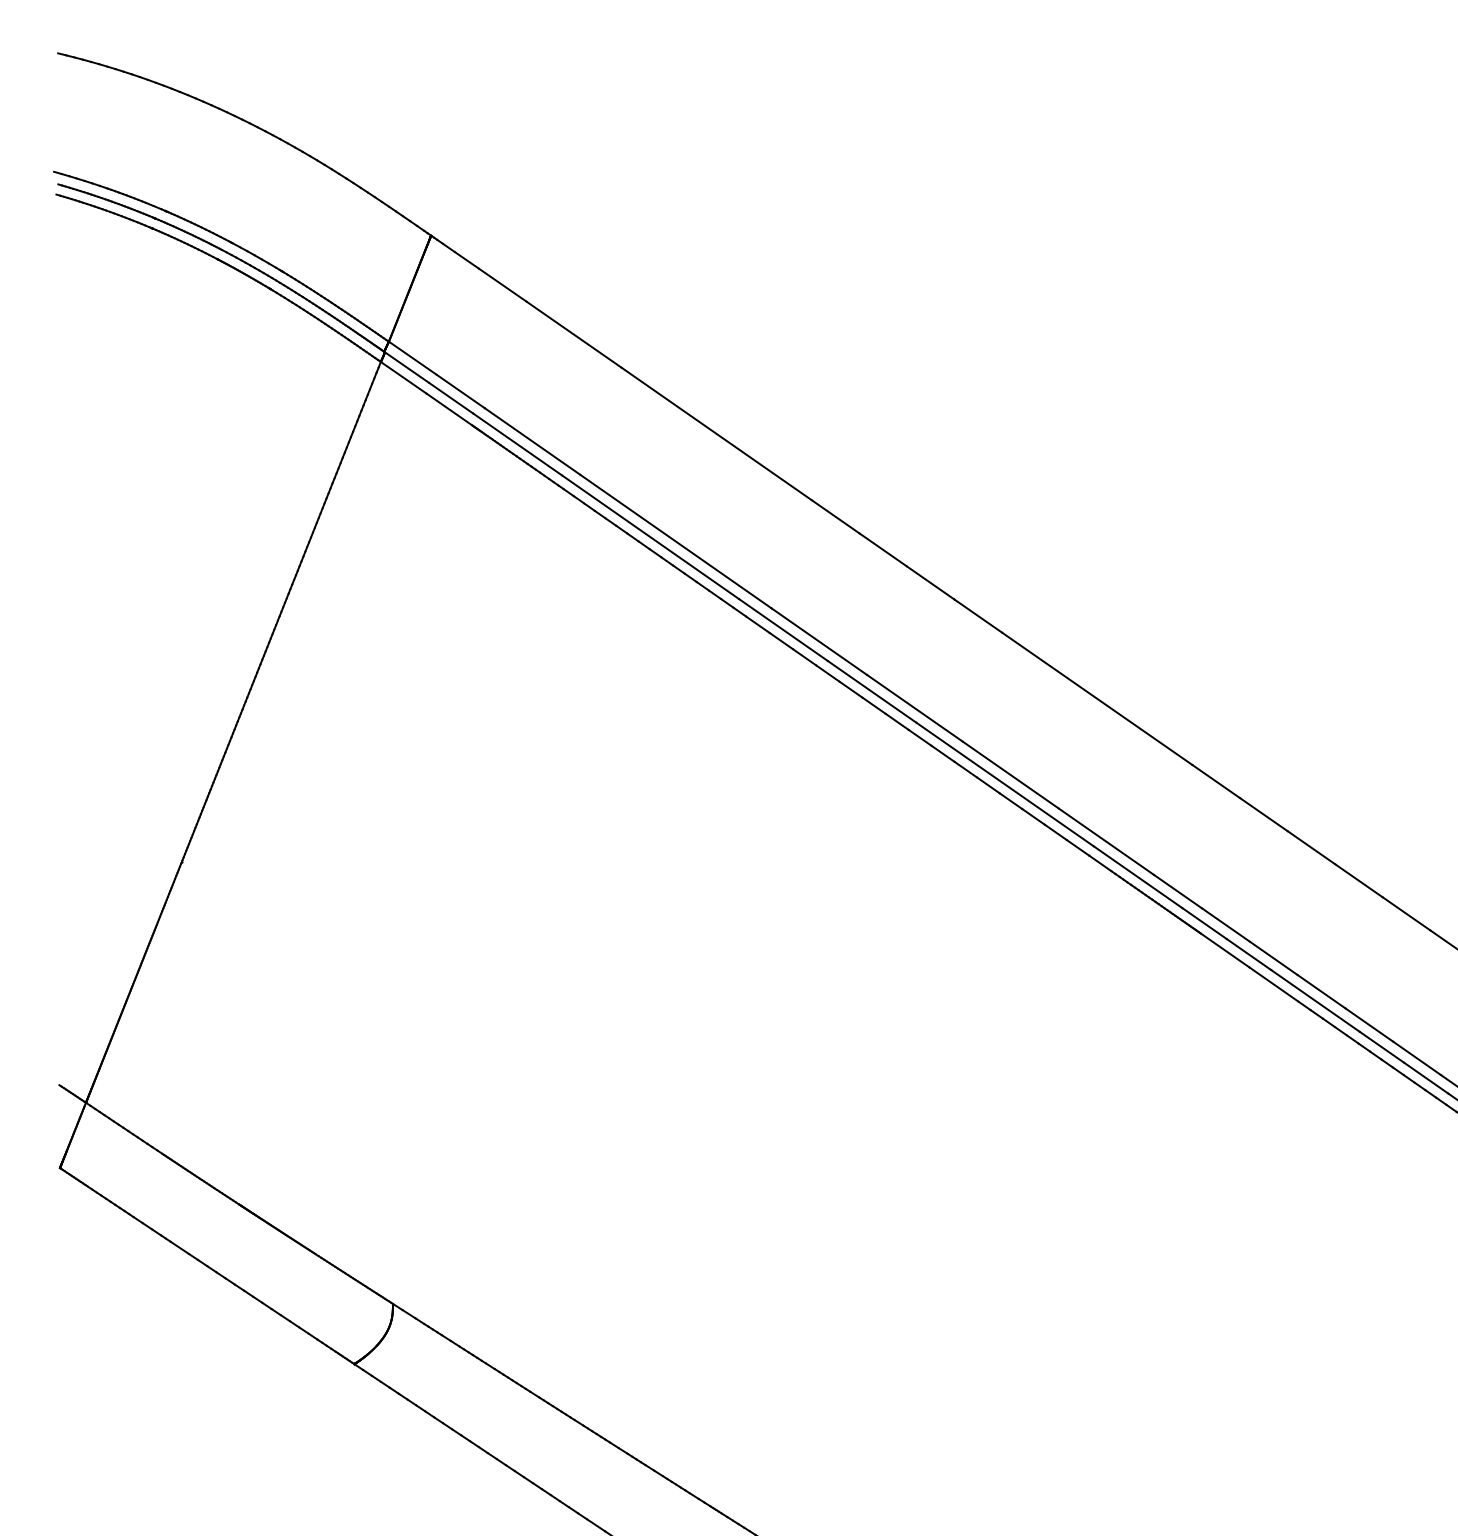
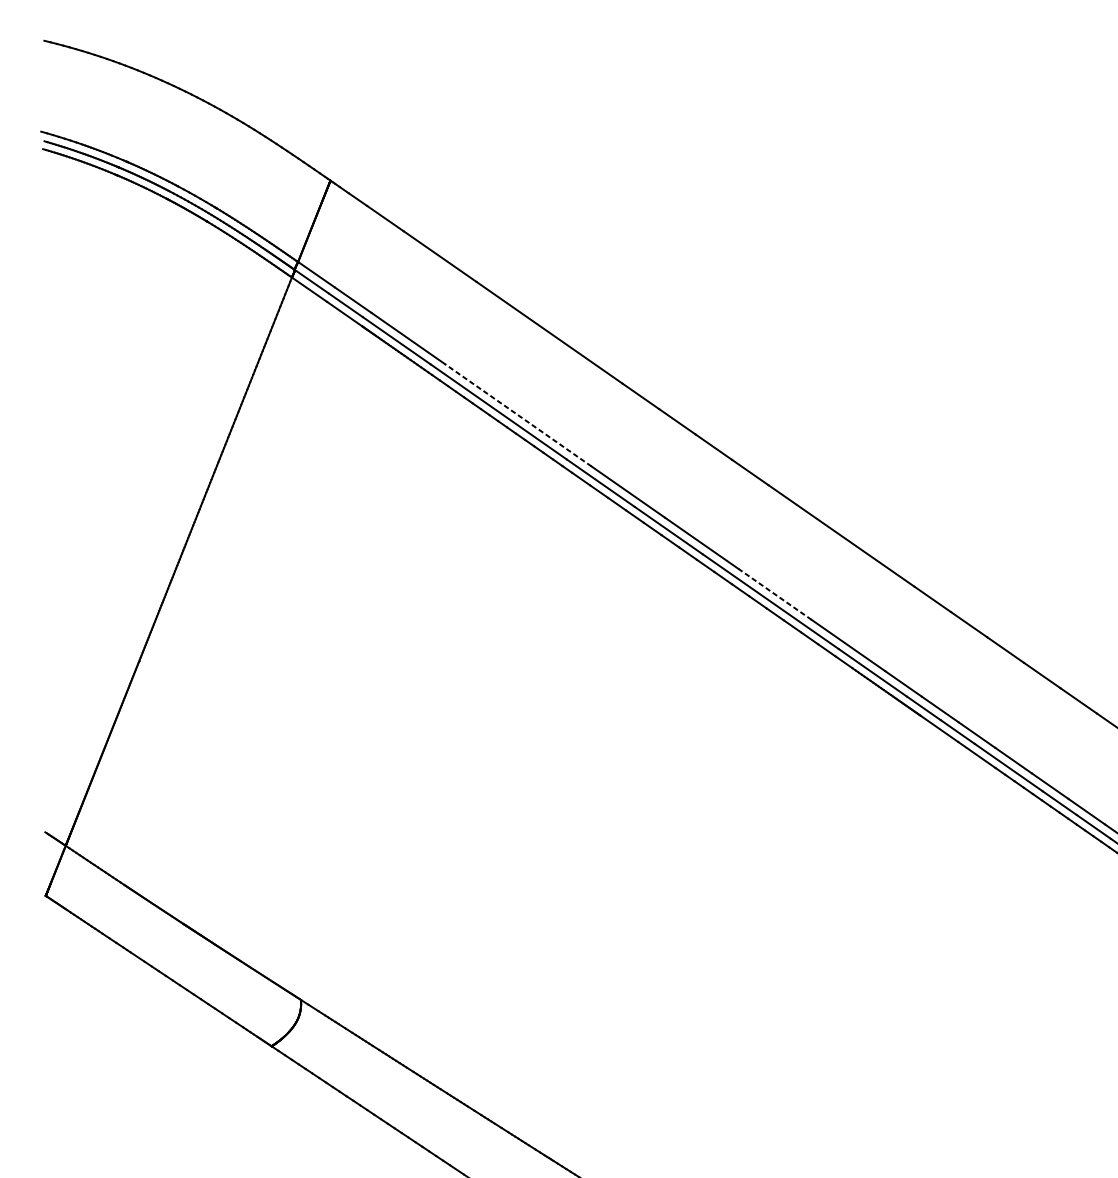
line: (675, 541) -> (517, 415), solid -> dashed
line: (1010, 774) -> (774, 593), solid -> dashed

